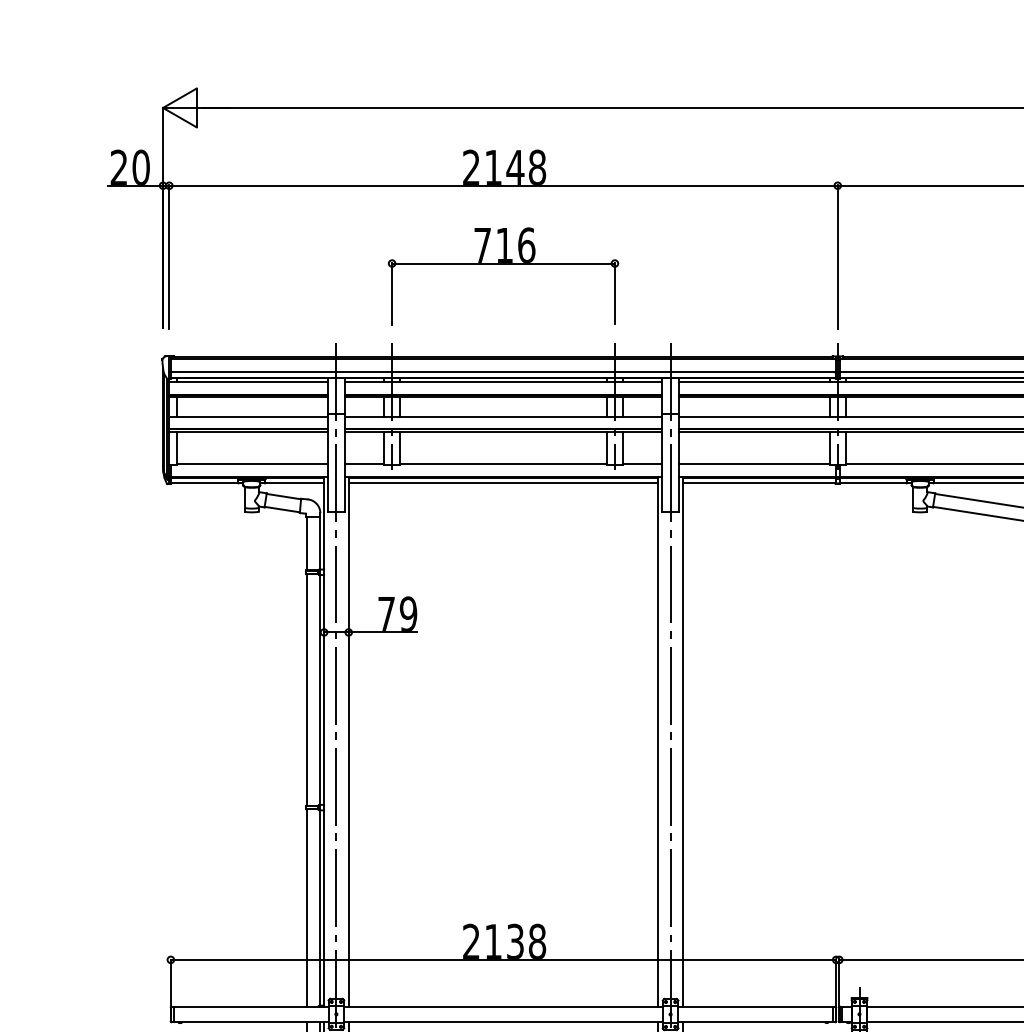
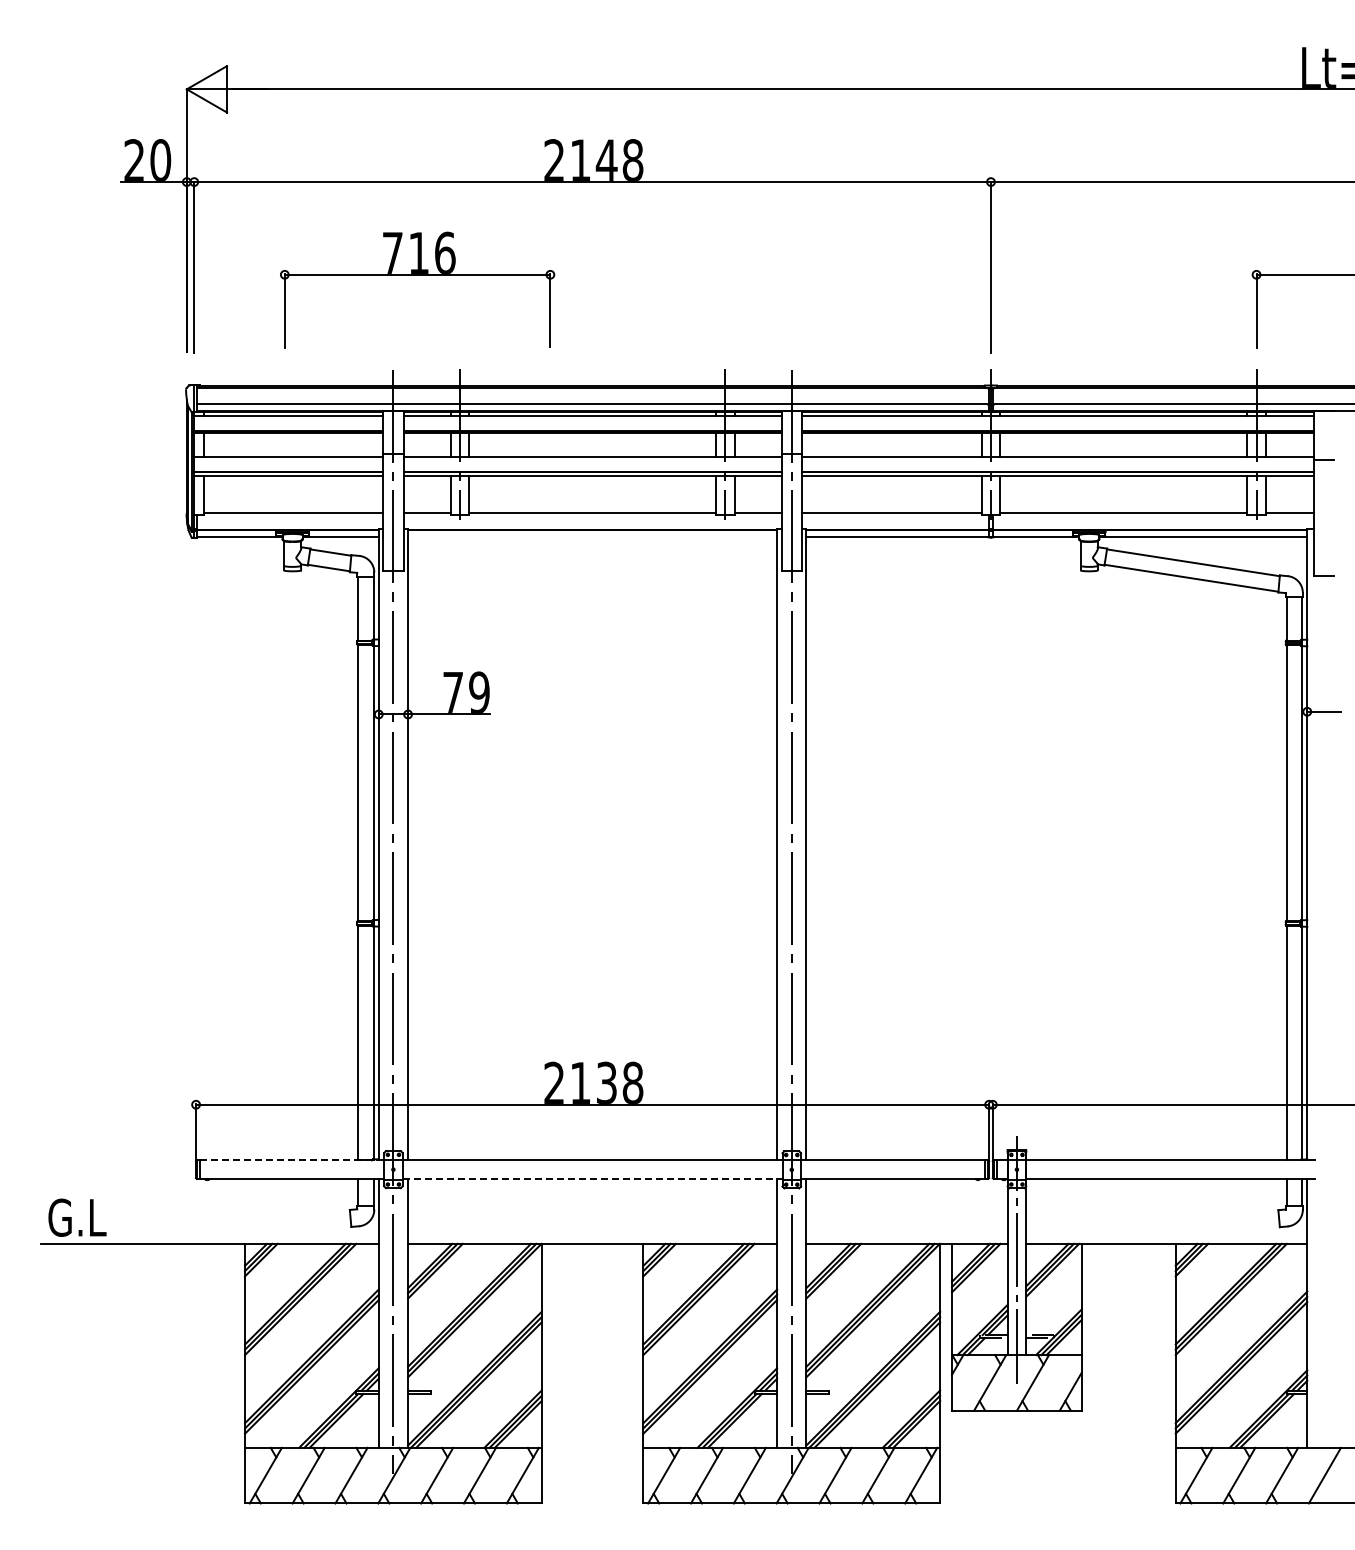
part: (503, 264) -> (417, 275), moved
line: (503, 483) -> (592, 536), removed
line: (251, 1006) -> (292, 1160), solid -> dashed
line: (503, 1021) -> (592, 1178), solid -> dashed

